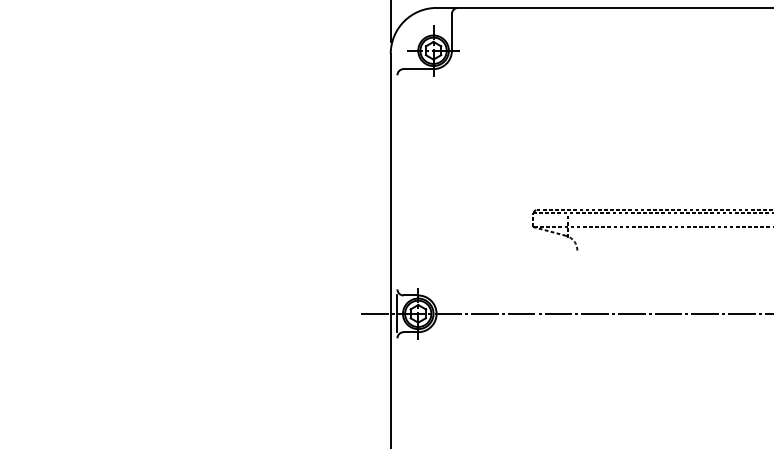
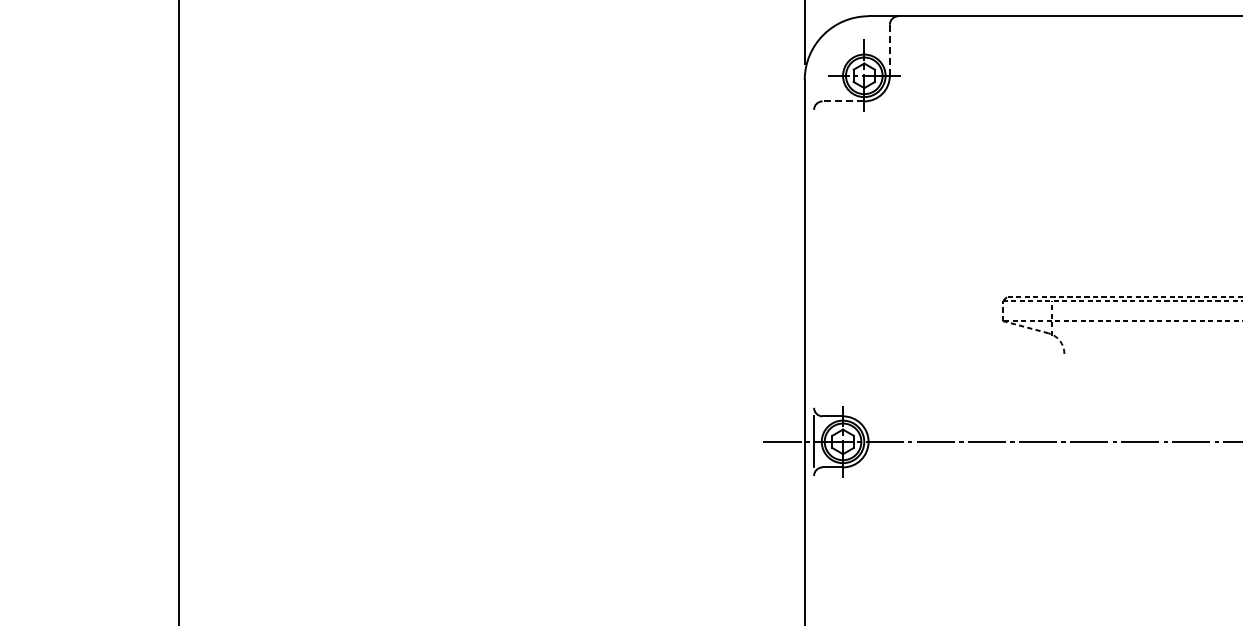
line: (451, 32) -> (889, 50), solid -> dashed
line: (418, 69) -> (843, 101), solid -> dashed

